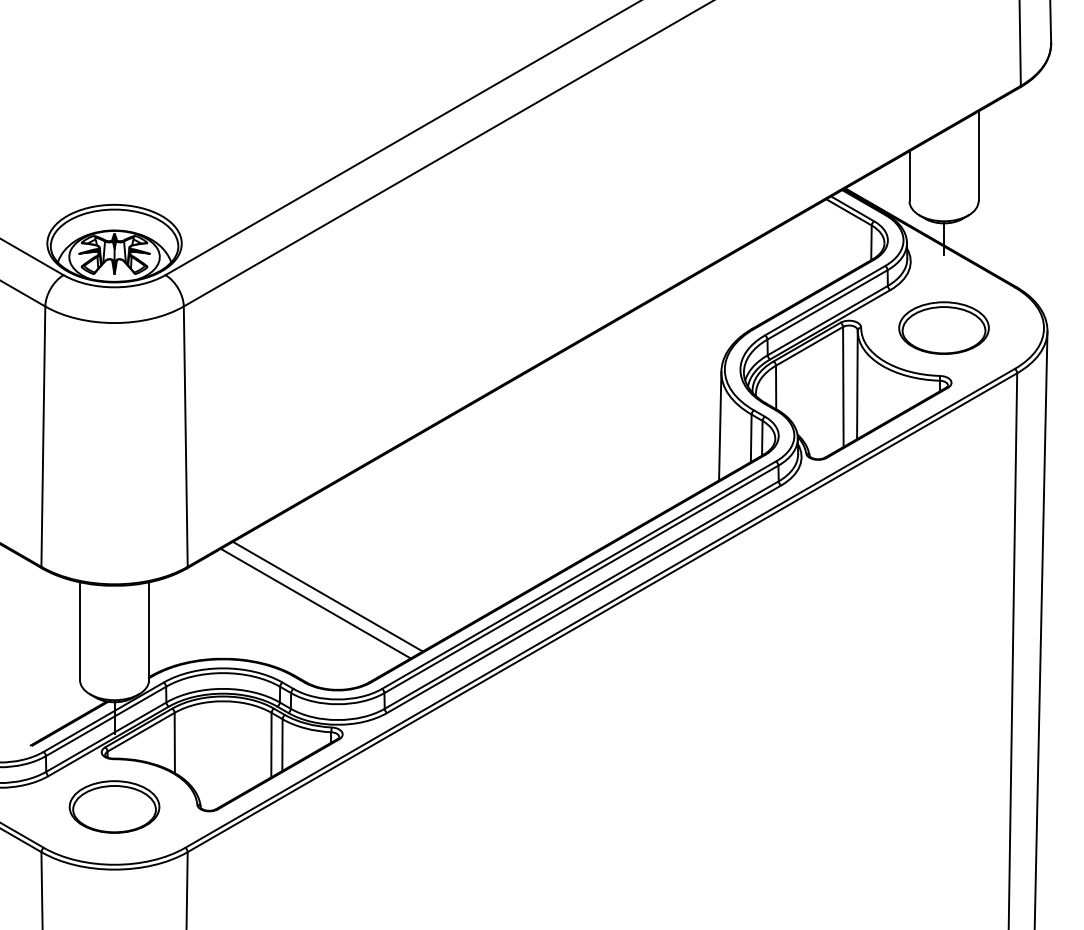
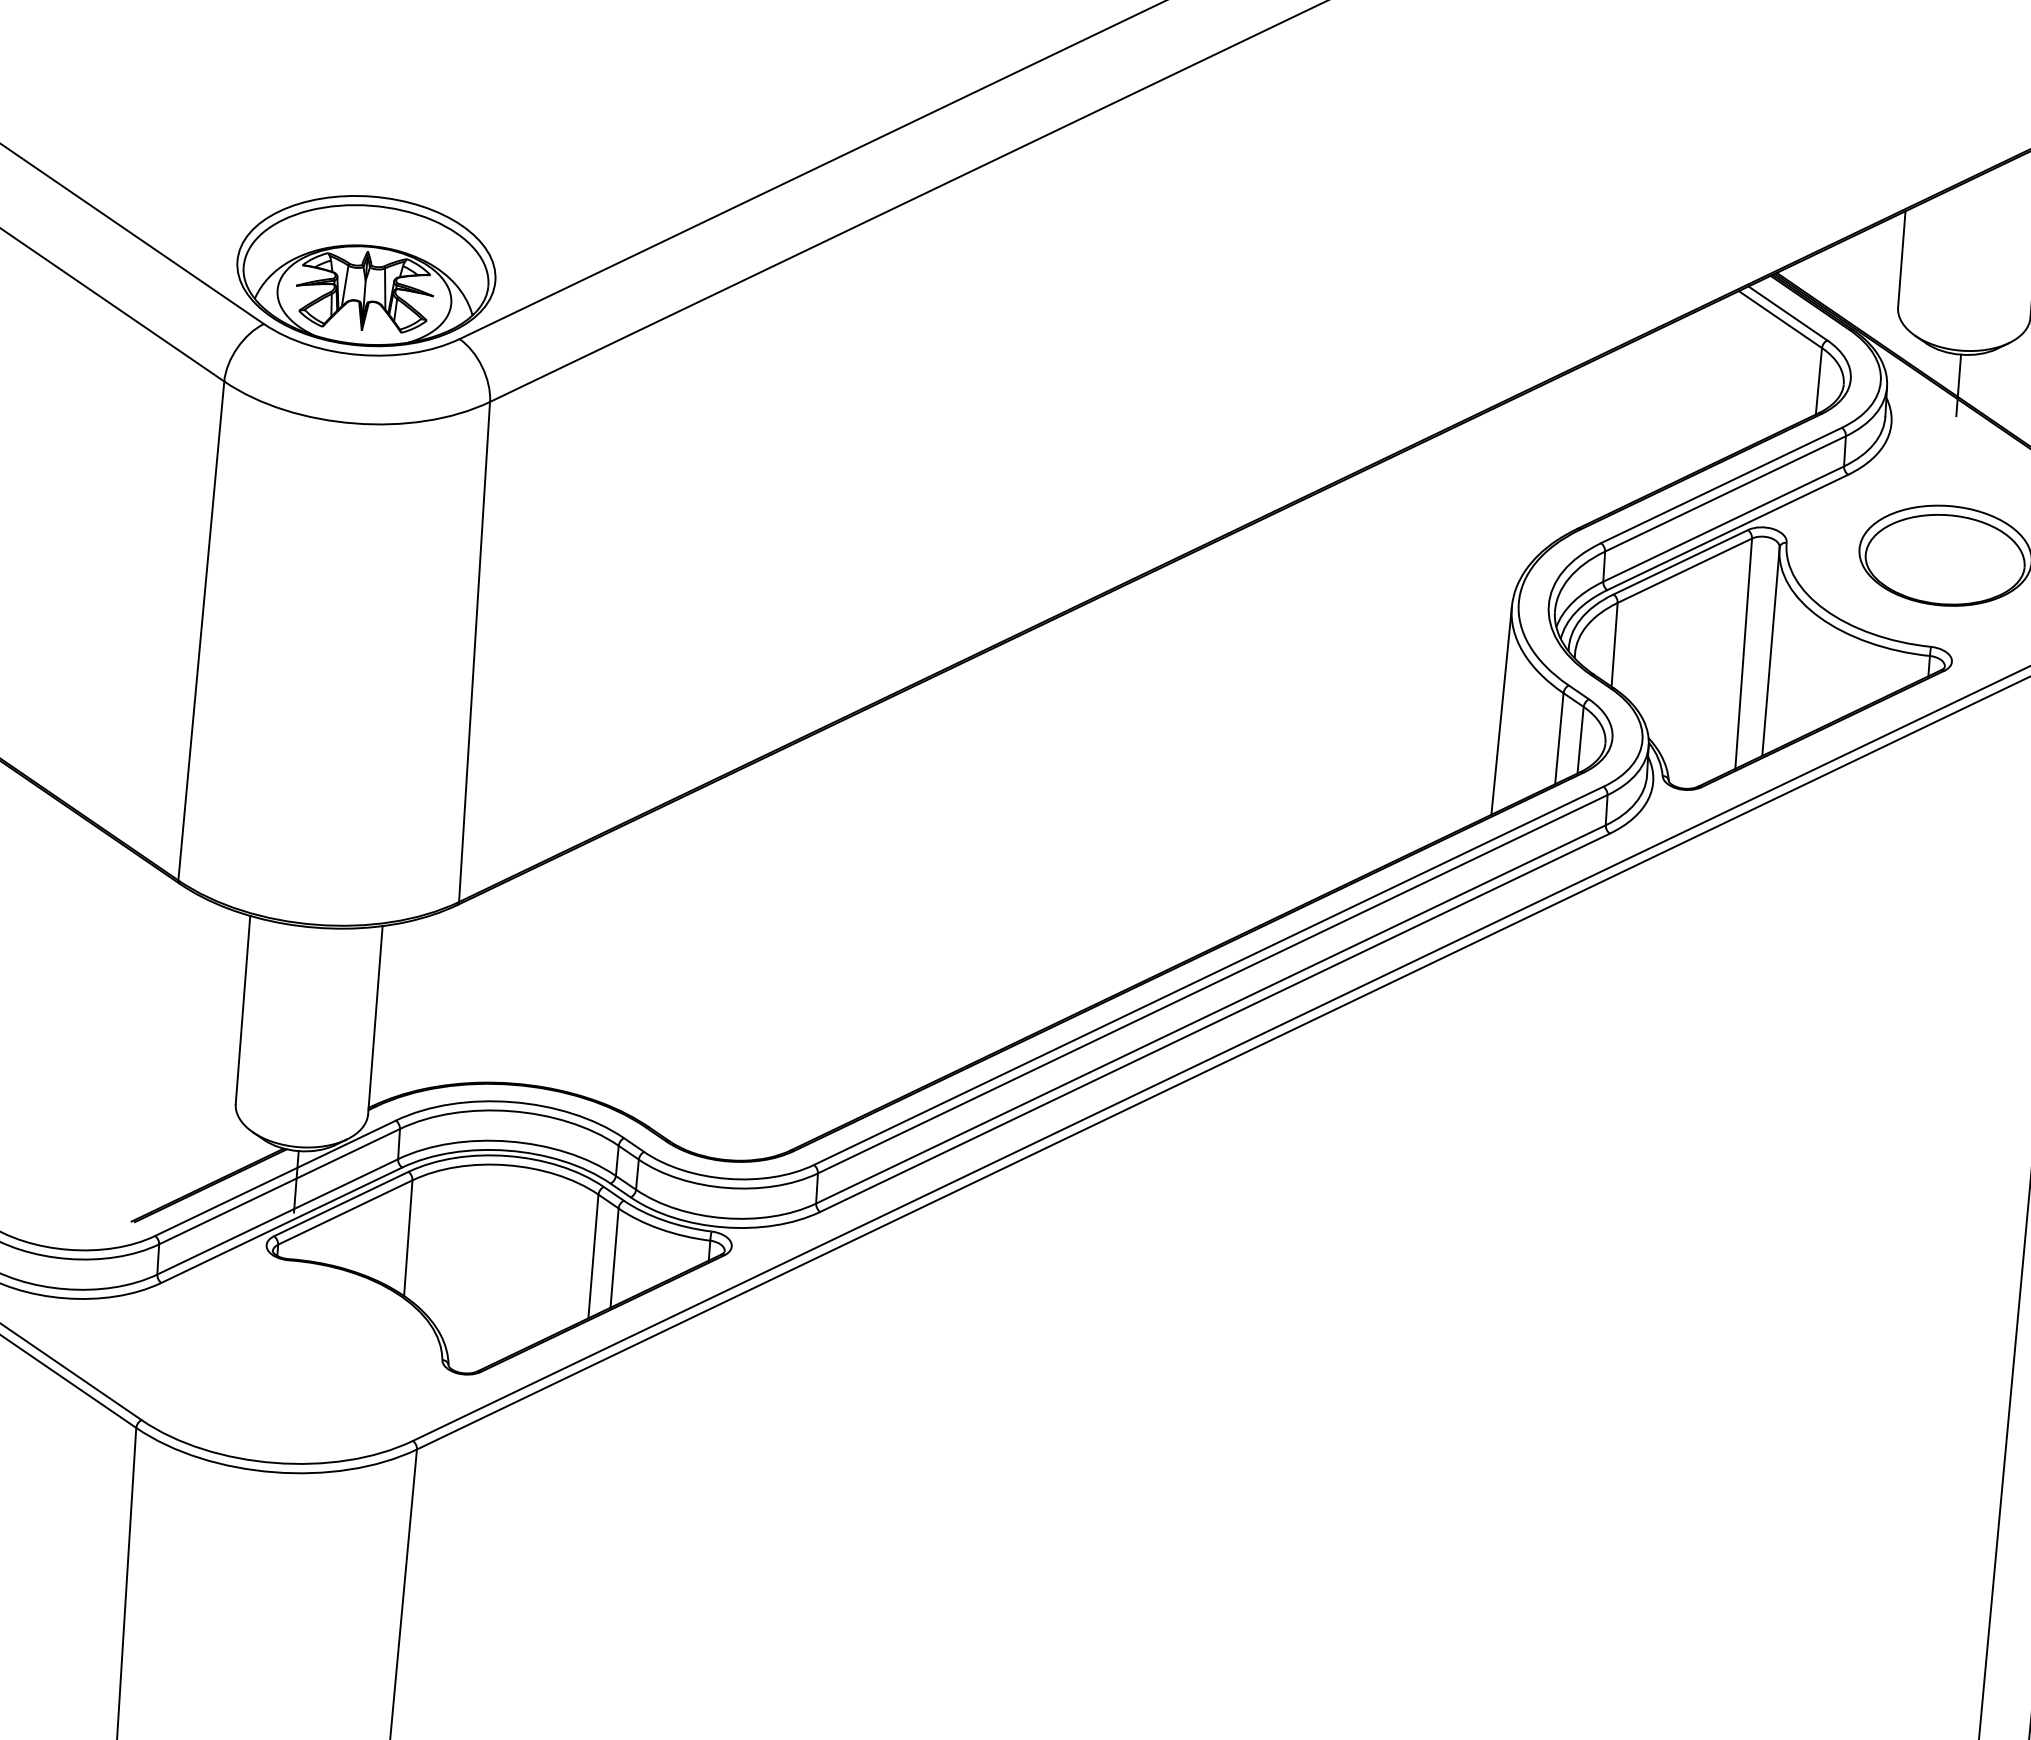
line: (327, 596) -> (722, 979), removed
line: (315, 603) -> (698, 991), removed
part: (114, 806) -> (283, 1351), removed

